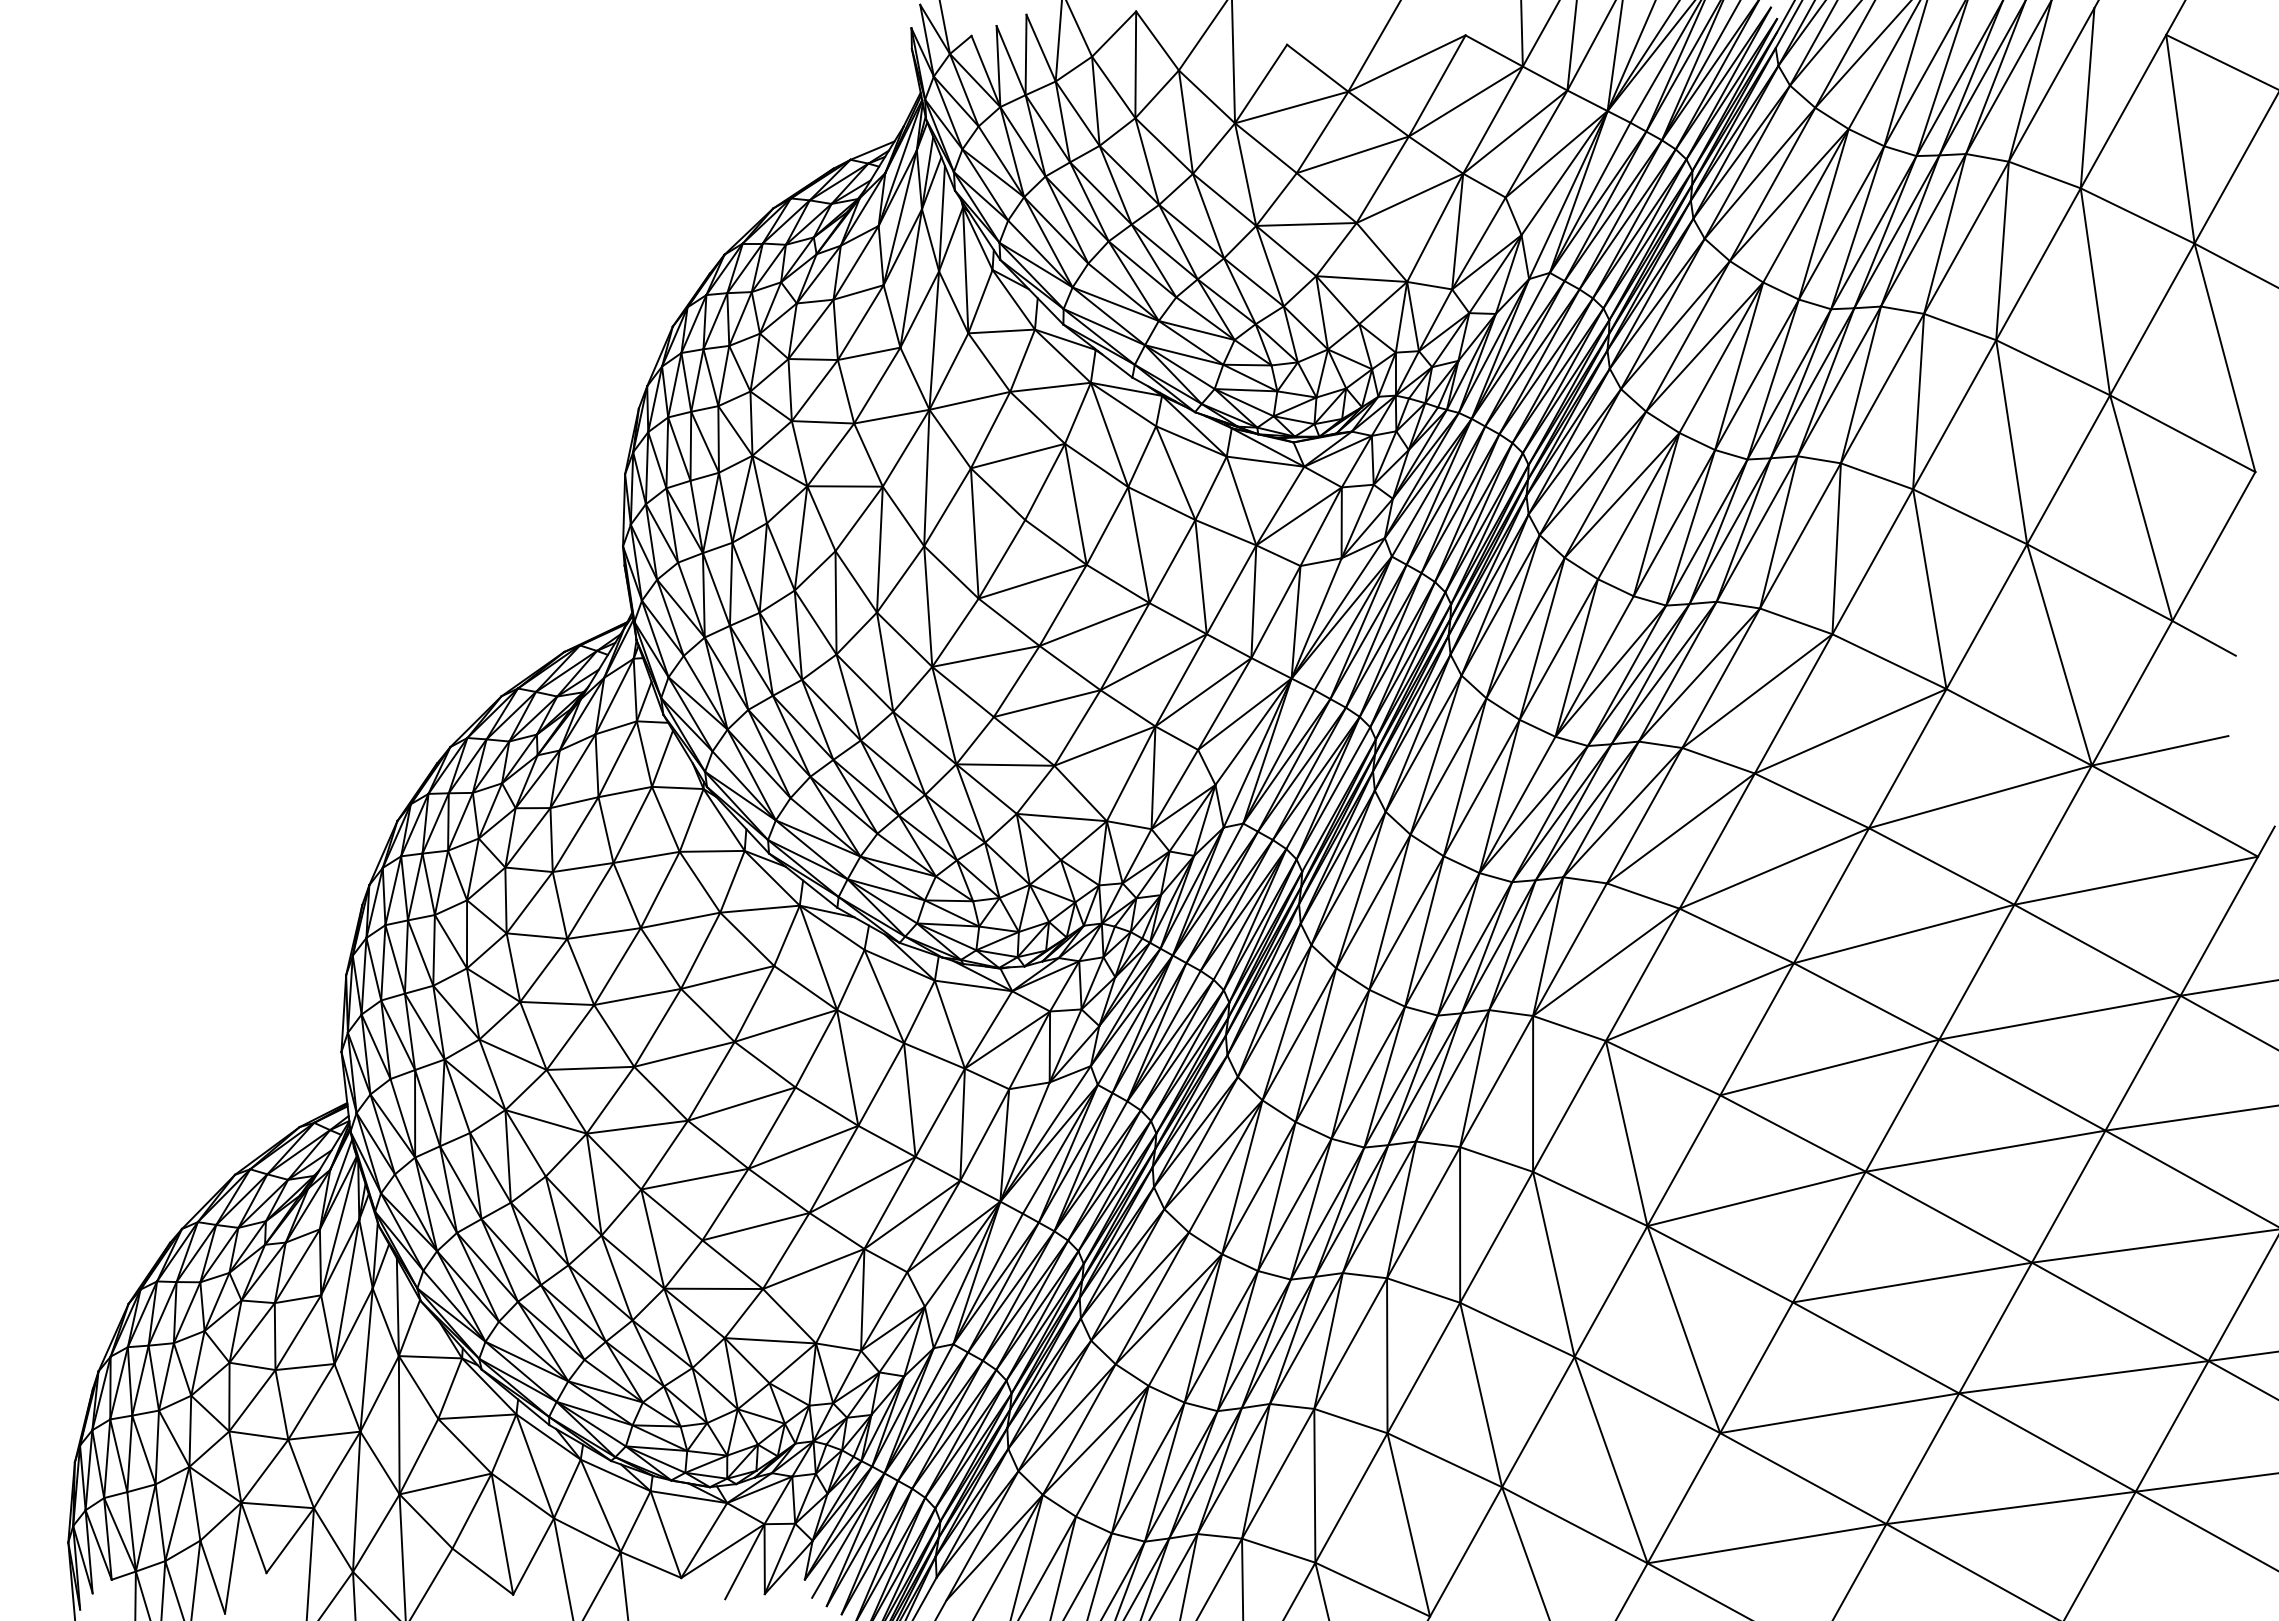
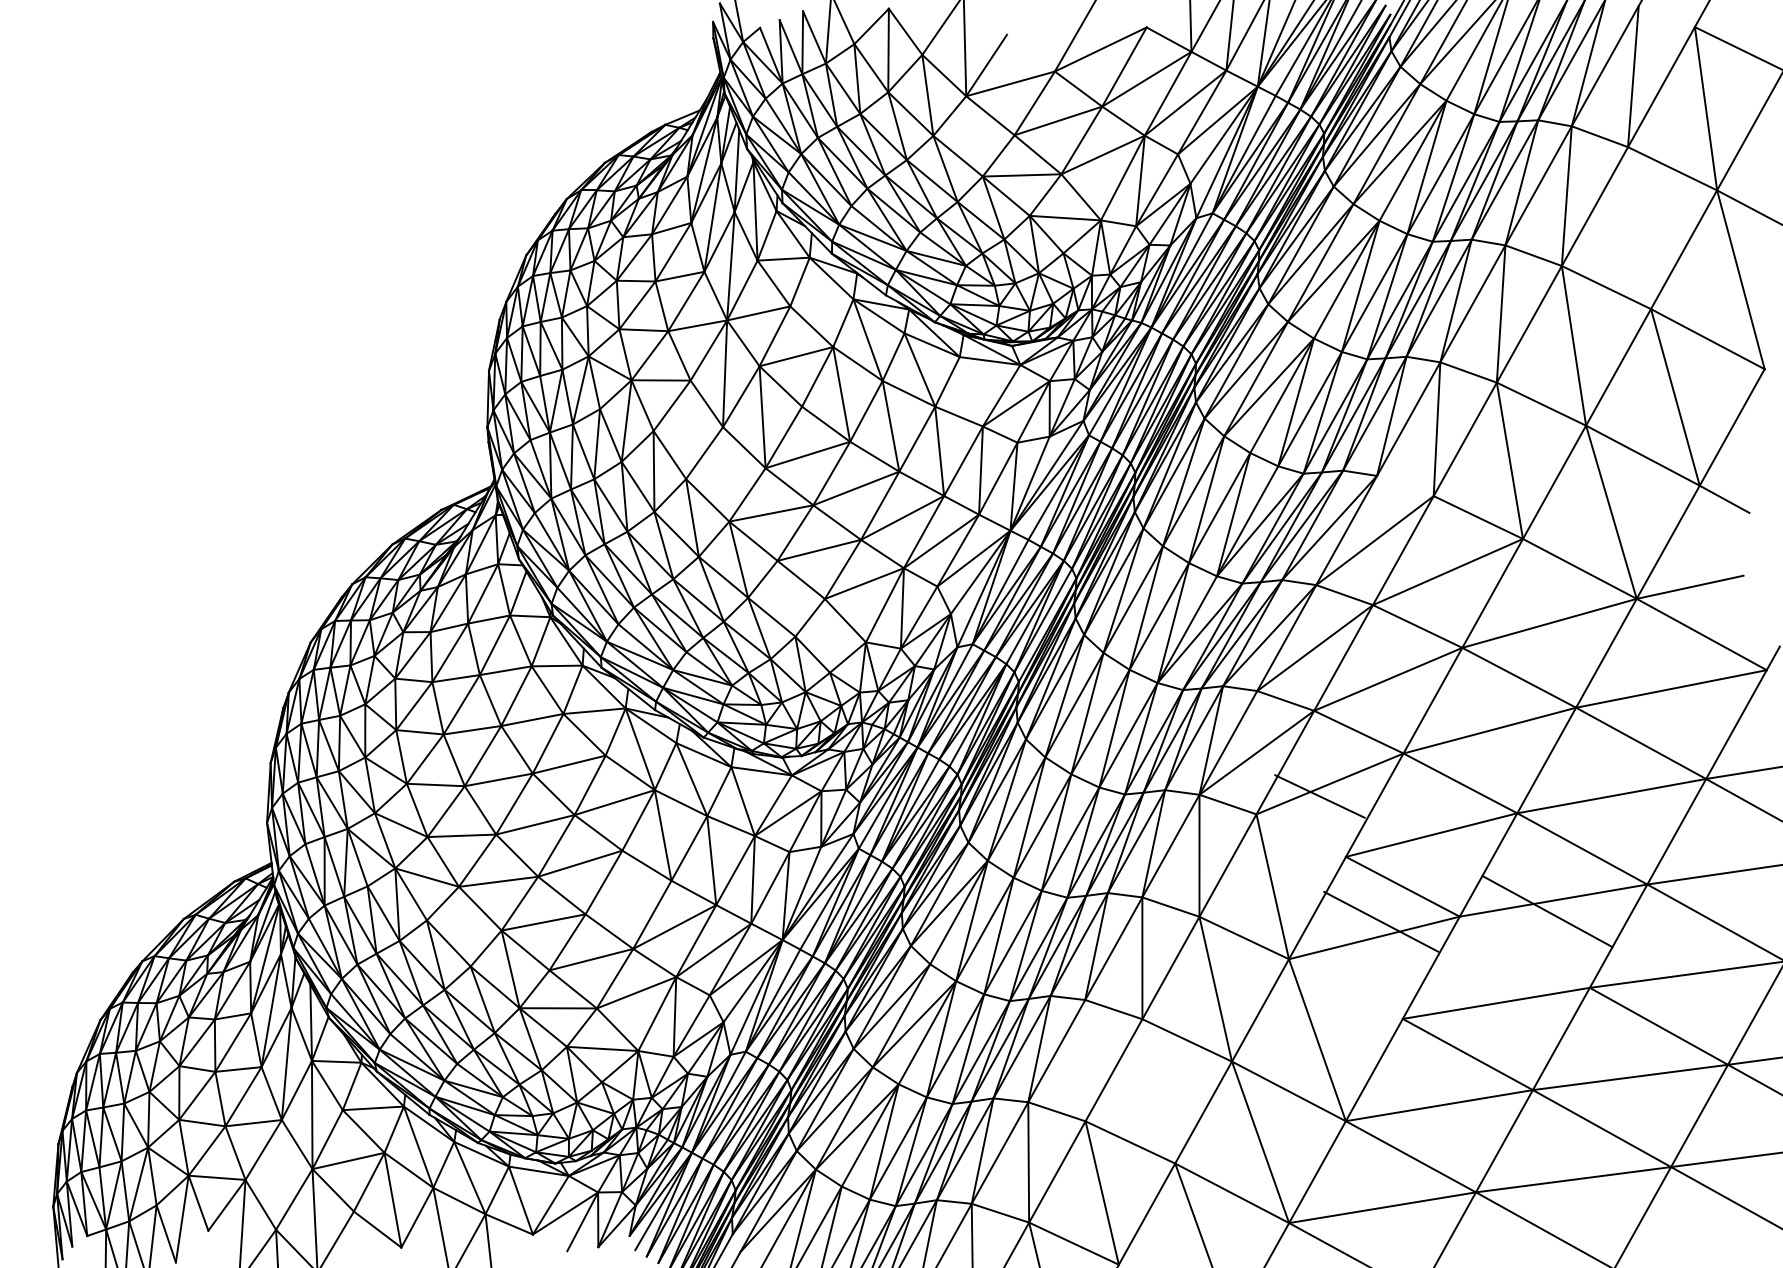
line: (1317, 67) -> (1030, 52), removed
line: (1245, 174) -> (974, 136), removed
line: (2095, 291) -> (1639, 227), removed
line: (1050, 386) -> (821, 302), removed
line: (1241, 500) -> (971, 391), removed
line: (879, 549) -> (688, 429), removed
line: (928, 606) -> (726, 474), removed
line: (1796, 621) -> (1405, 486), removed
line: (1005, 764) -> (786, 598), removed
line: (1061, 817) -> (830, 639), removed
line: (1662, 1068) -> (1319, 796), moved
line: (803, 1146) -> (628, 896), removed
line: (593, 1184) -> (464, 926), removed
line: (1948, 1216) -> (1547, 911), moved
line: (1719, 1264) -> (1380, 921), moved
line: (1387, 1355) -> (1085, 1060), removed
line: (1481, 1394) -> (1159, 1090), removed
line: (356, 1501) -> (278, 1174), removed

